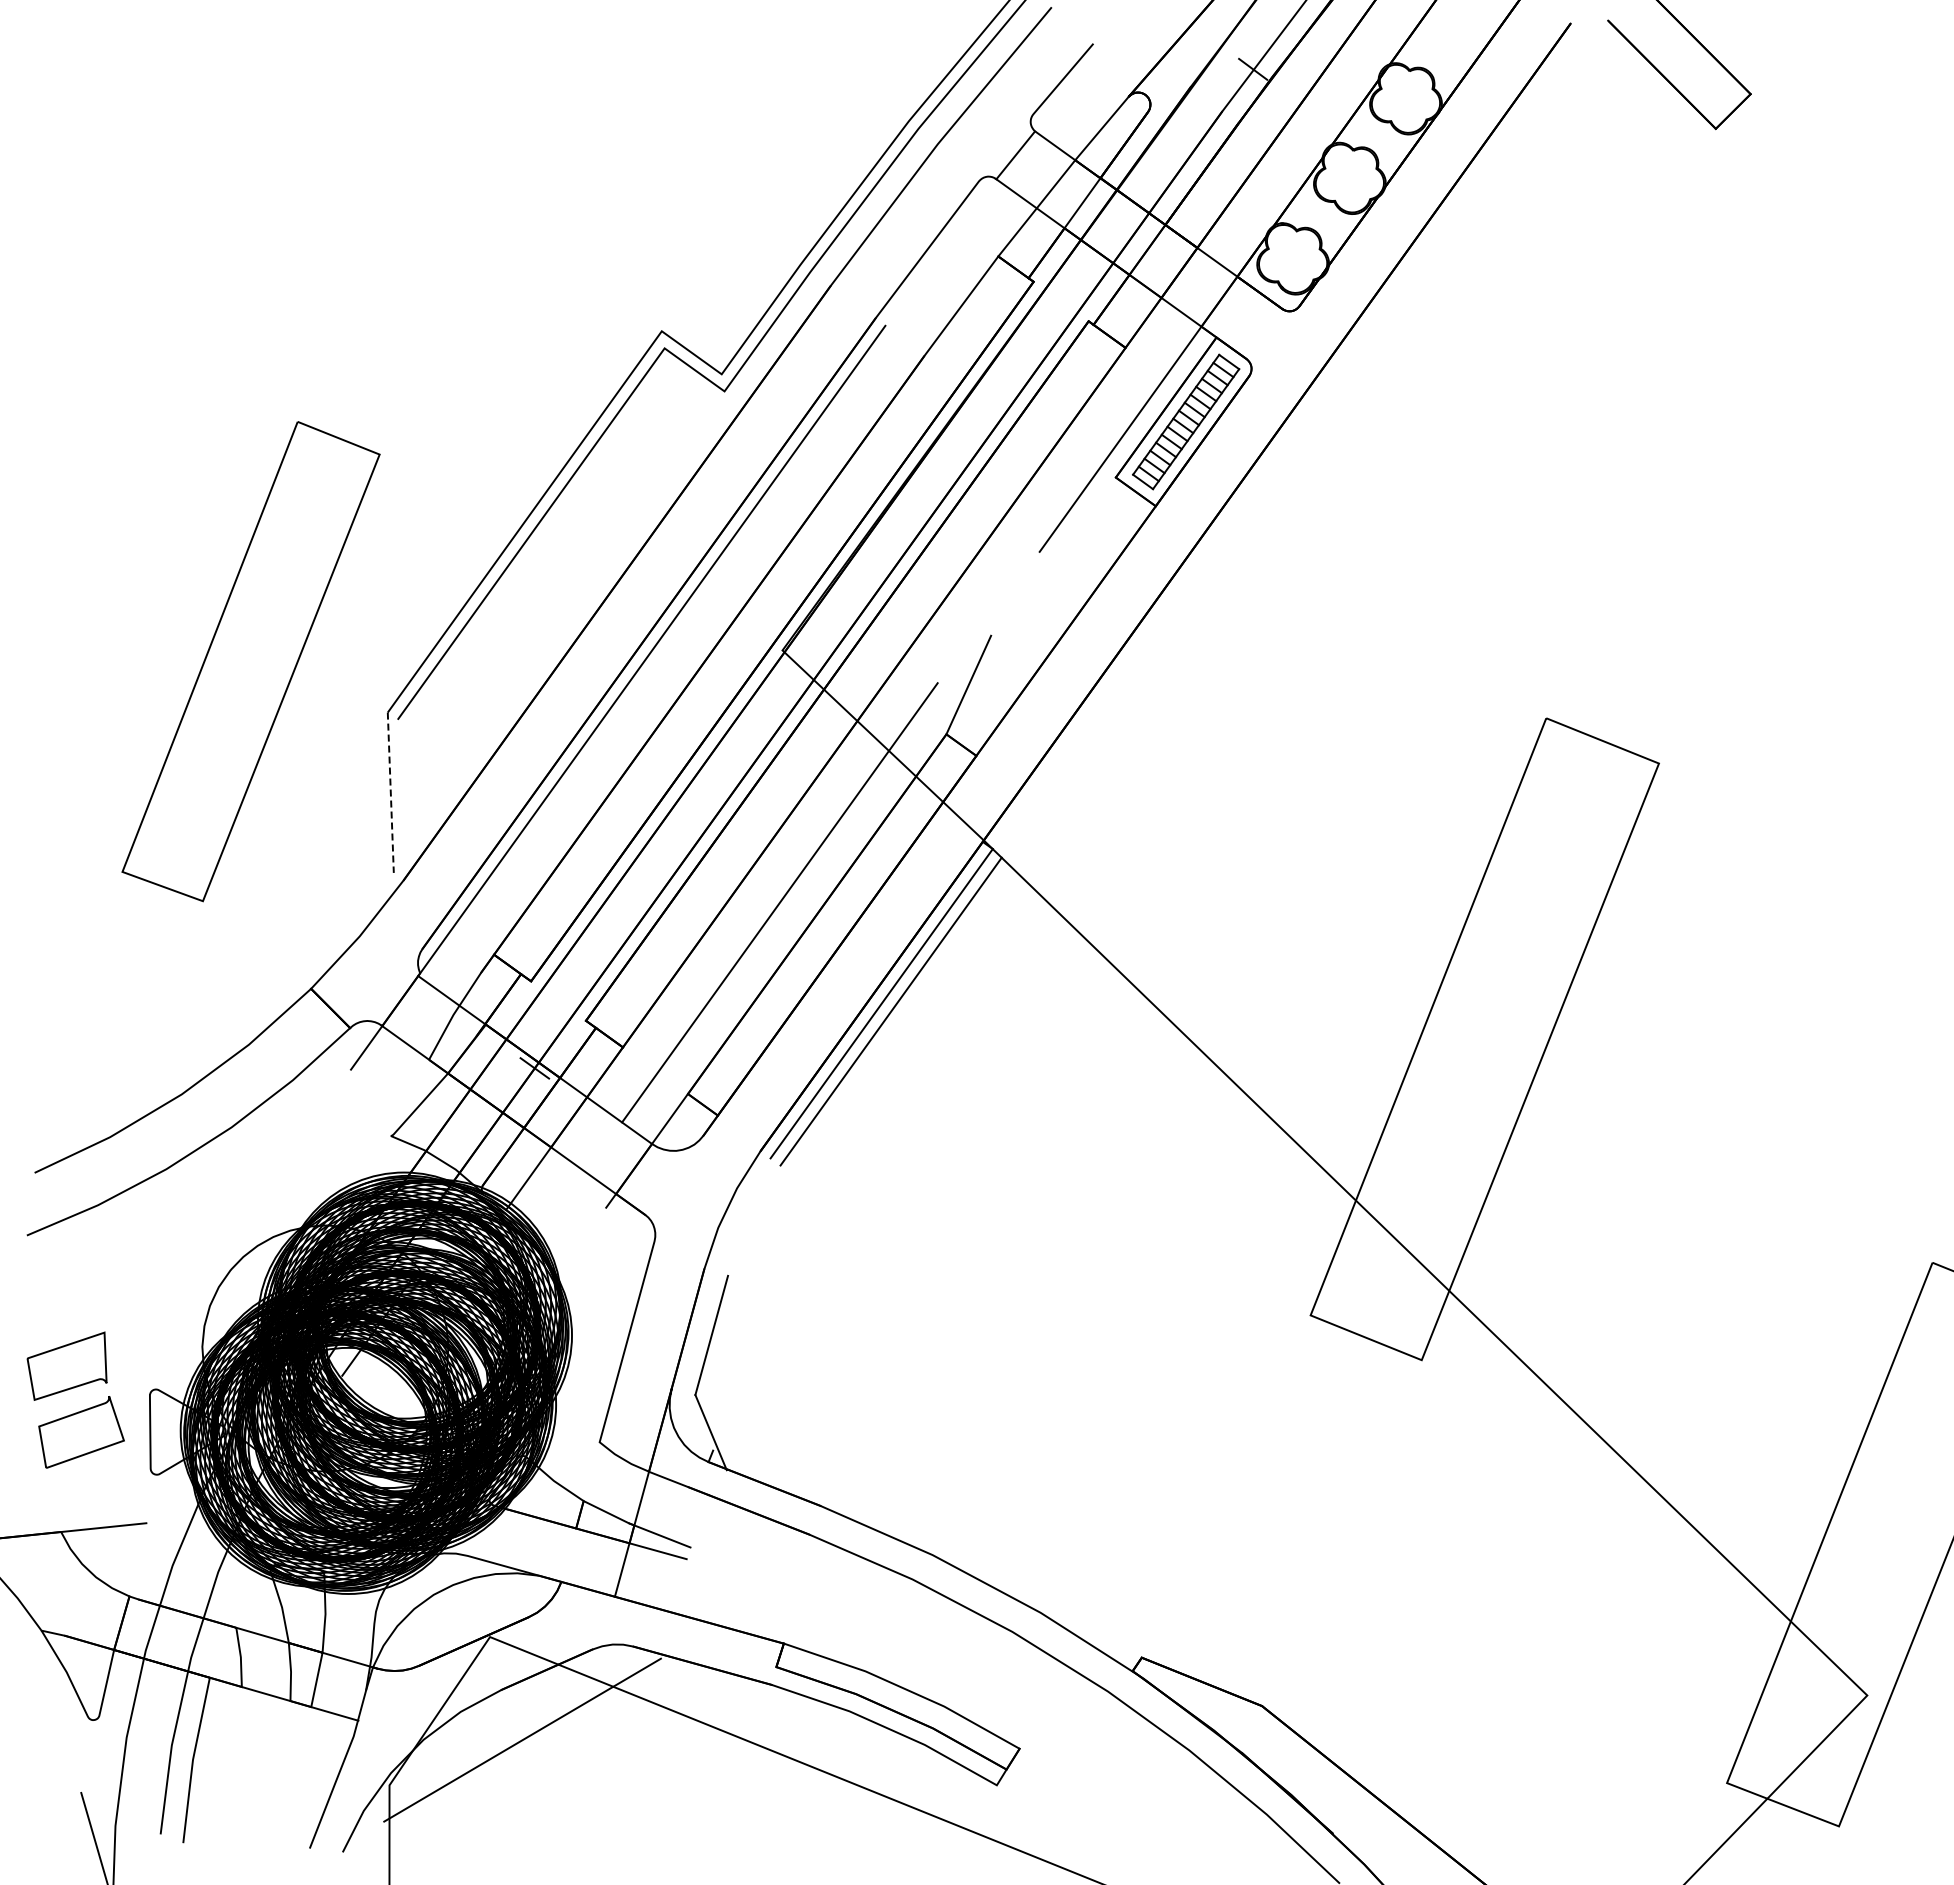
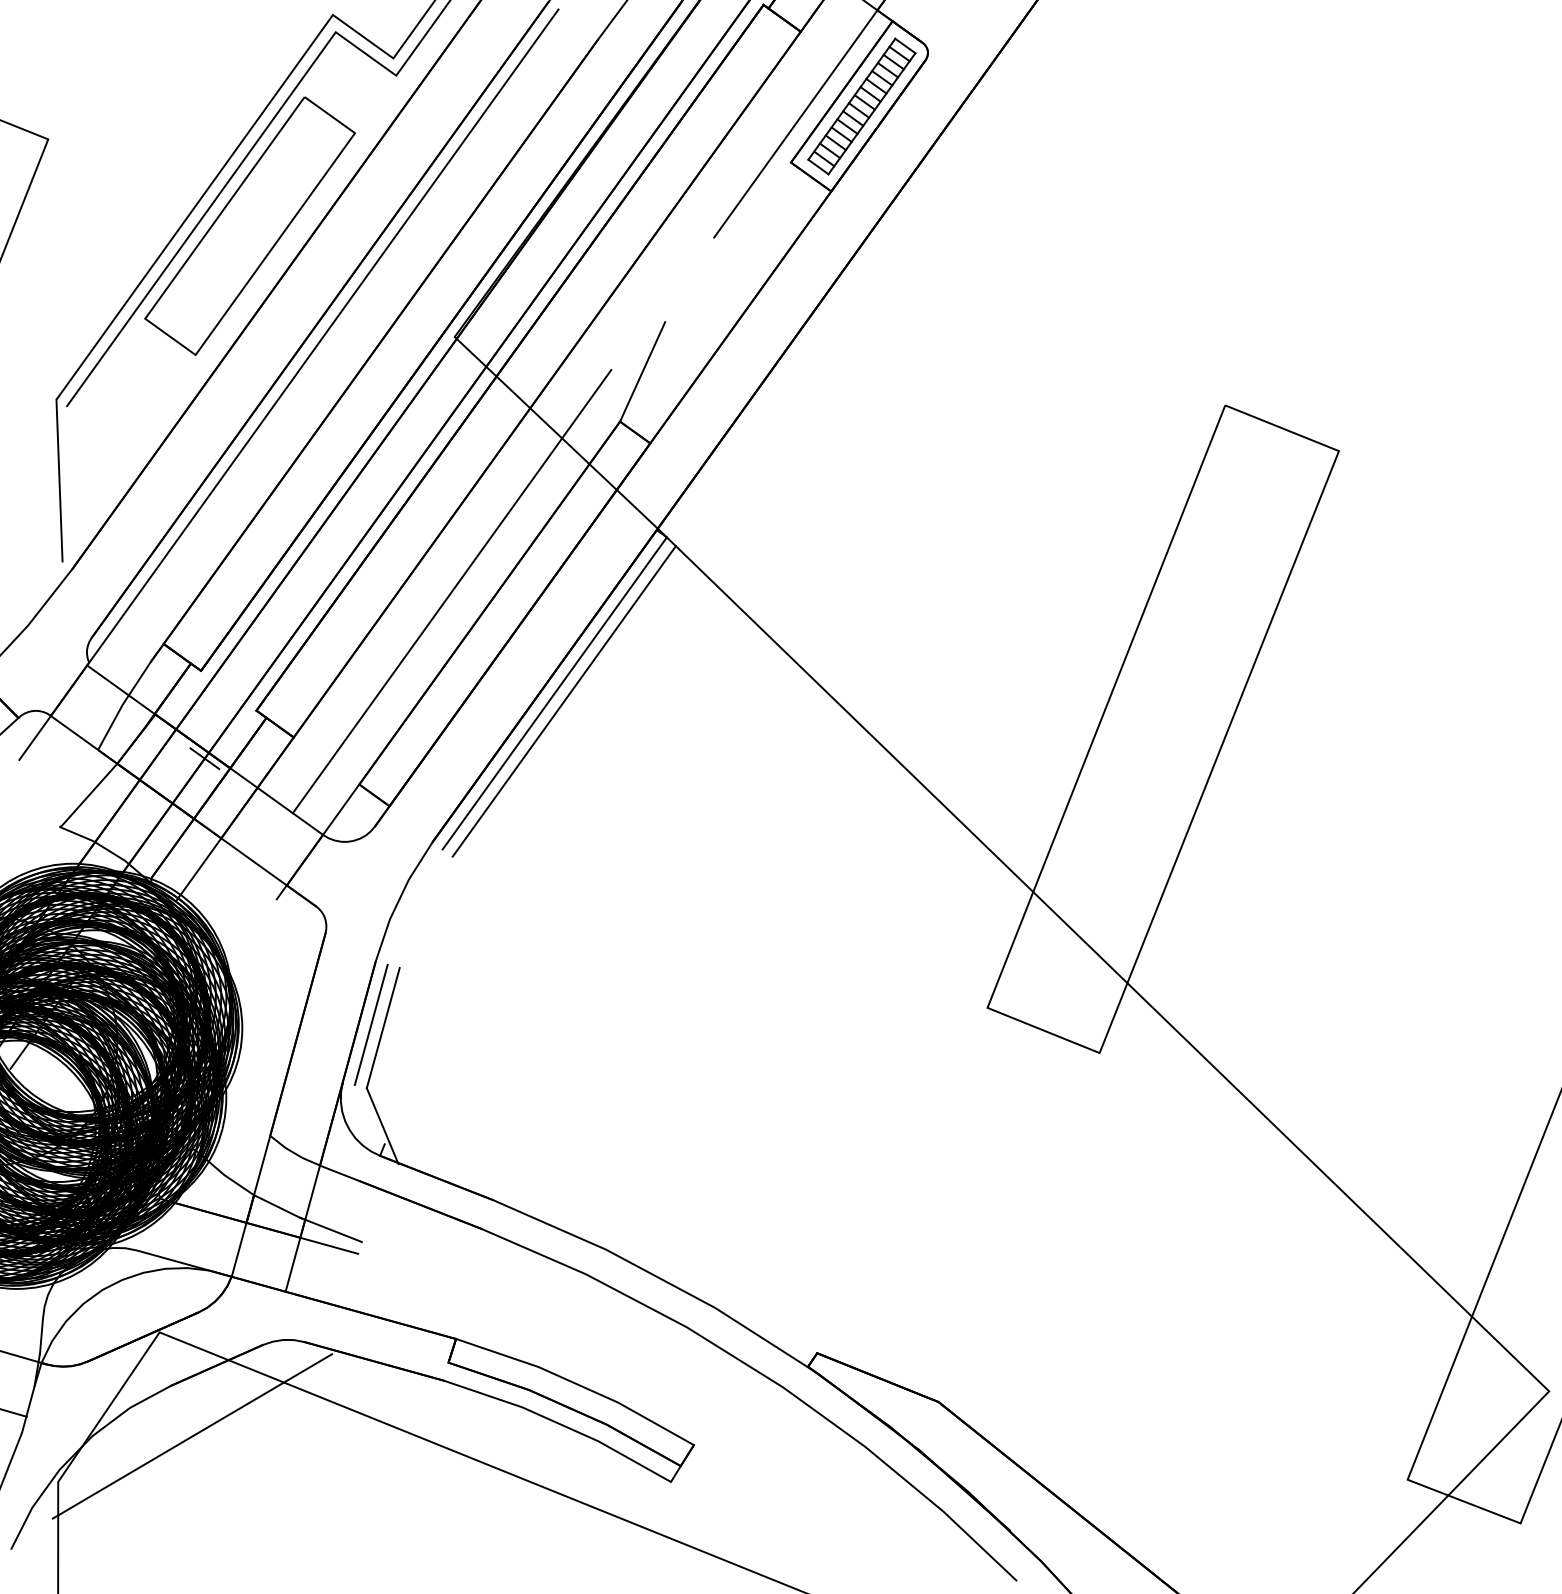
part: (579, 540) -> (249, 226), added
line: (390, 793) -> (59, 481), dashed -> solid
line: (699, 1331) -> (370, 1024), added
line: (607, 1411) -> (278, 1104), added

